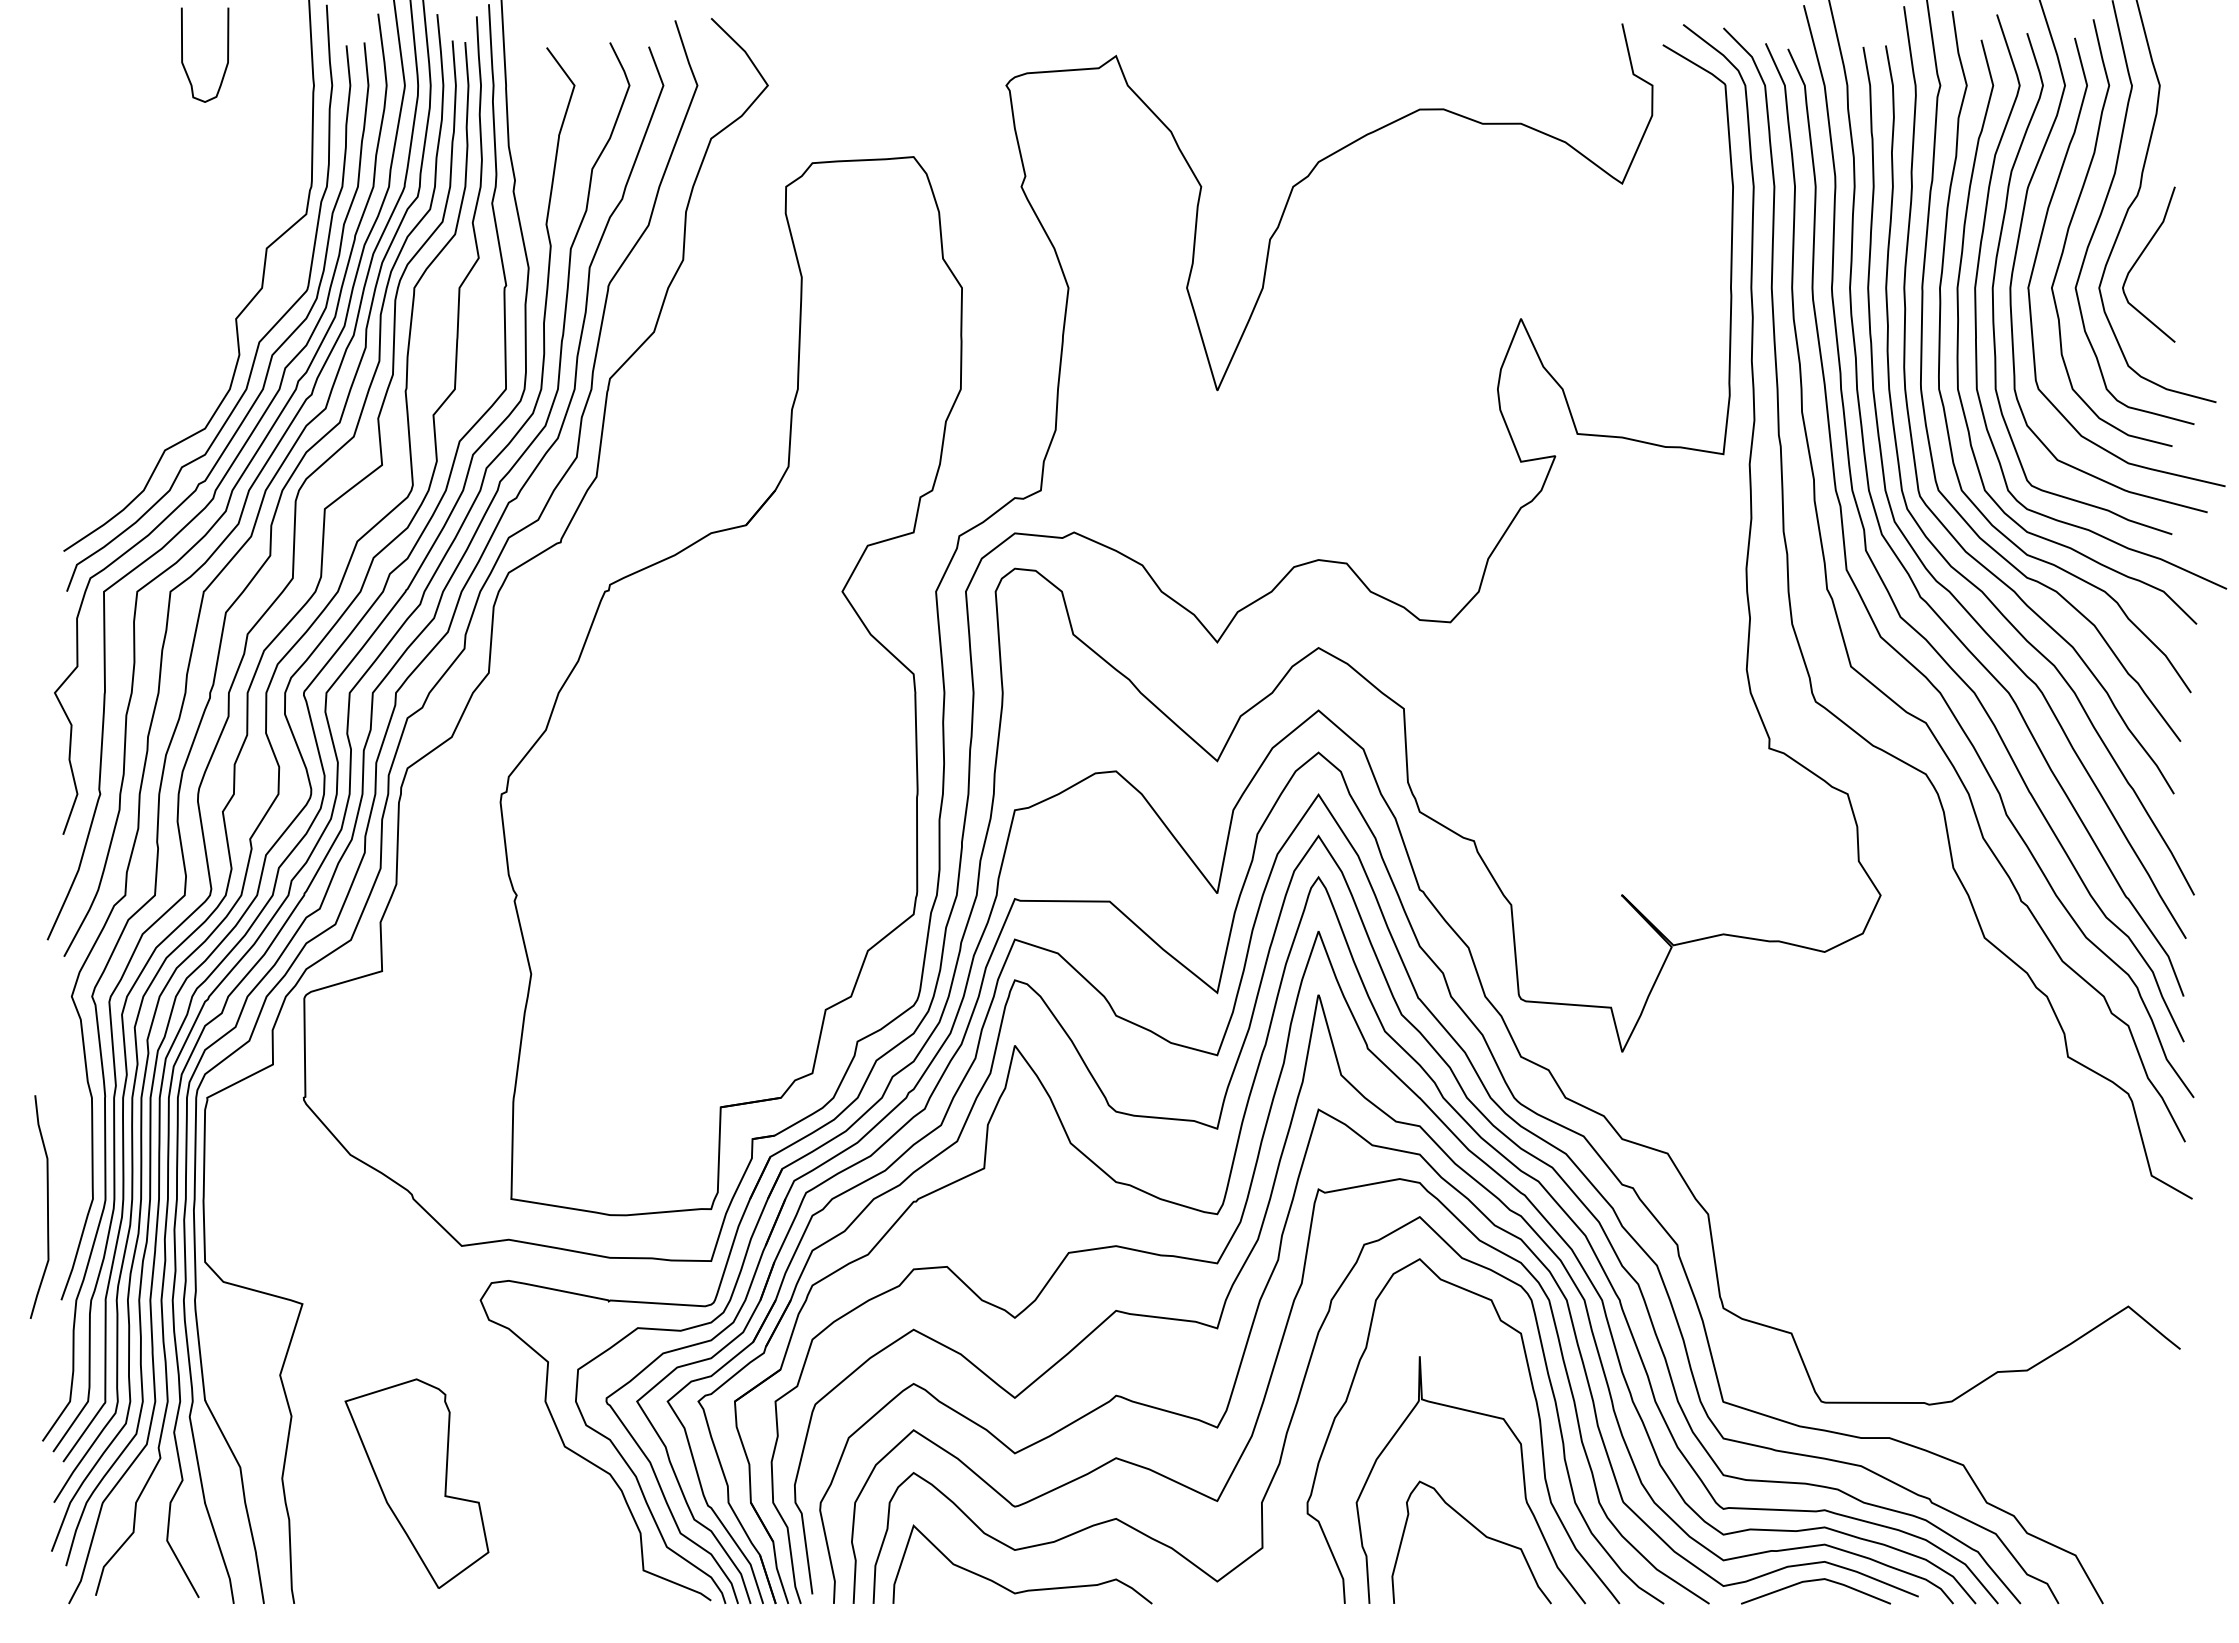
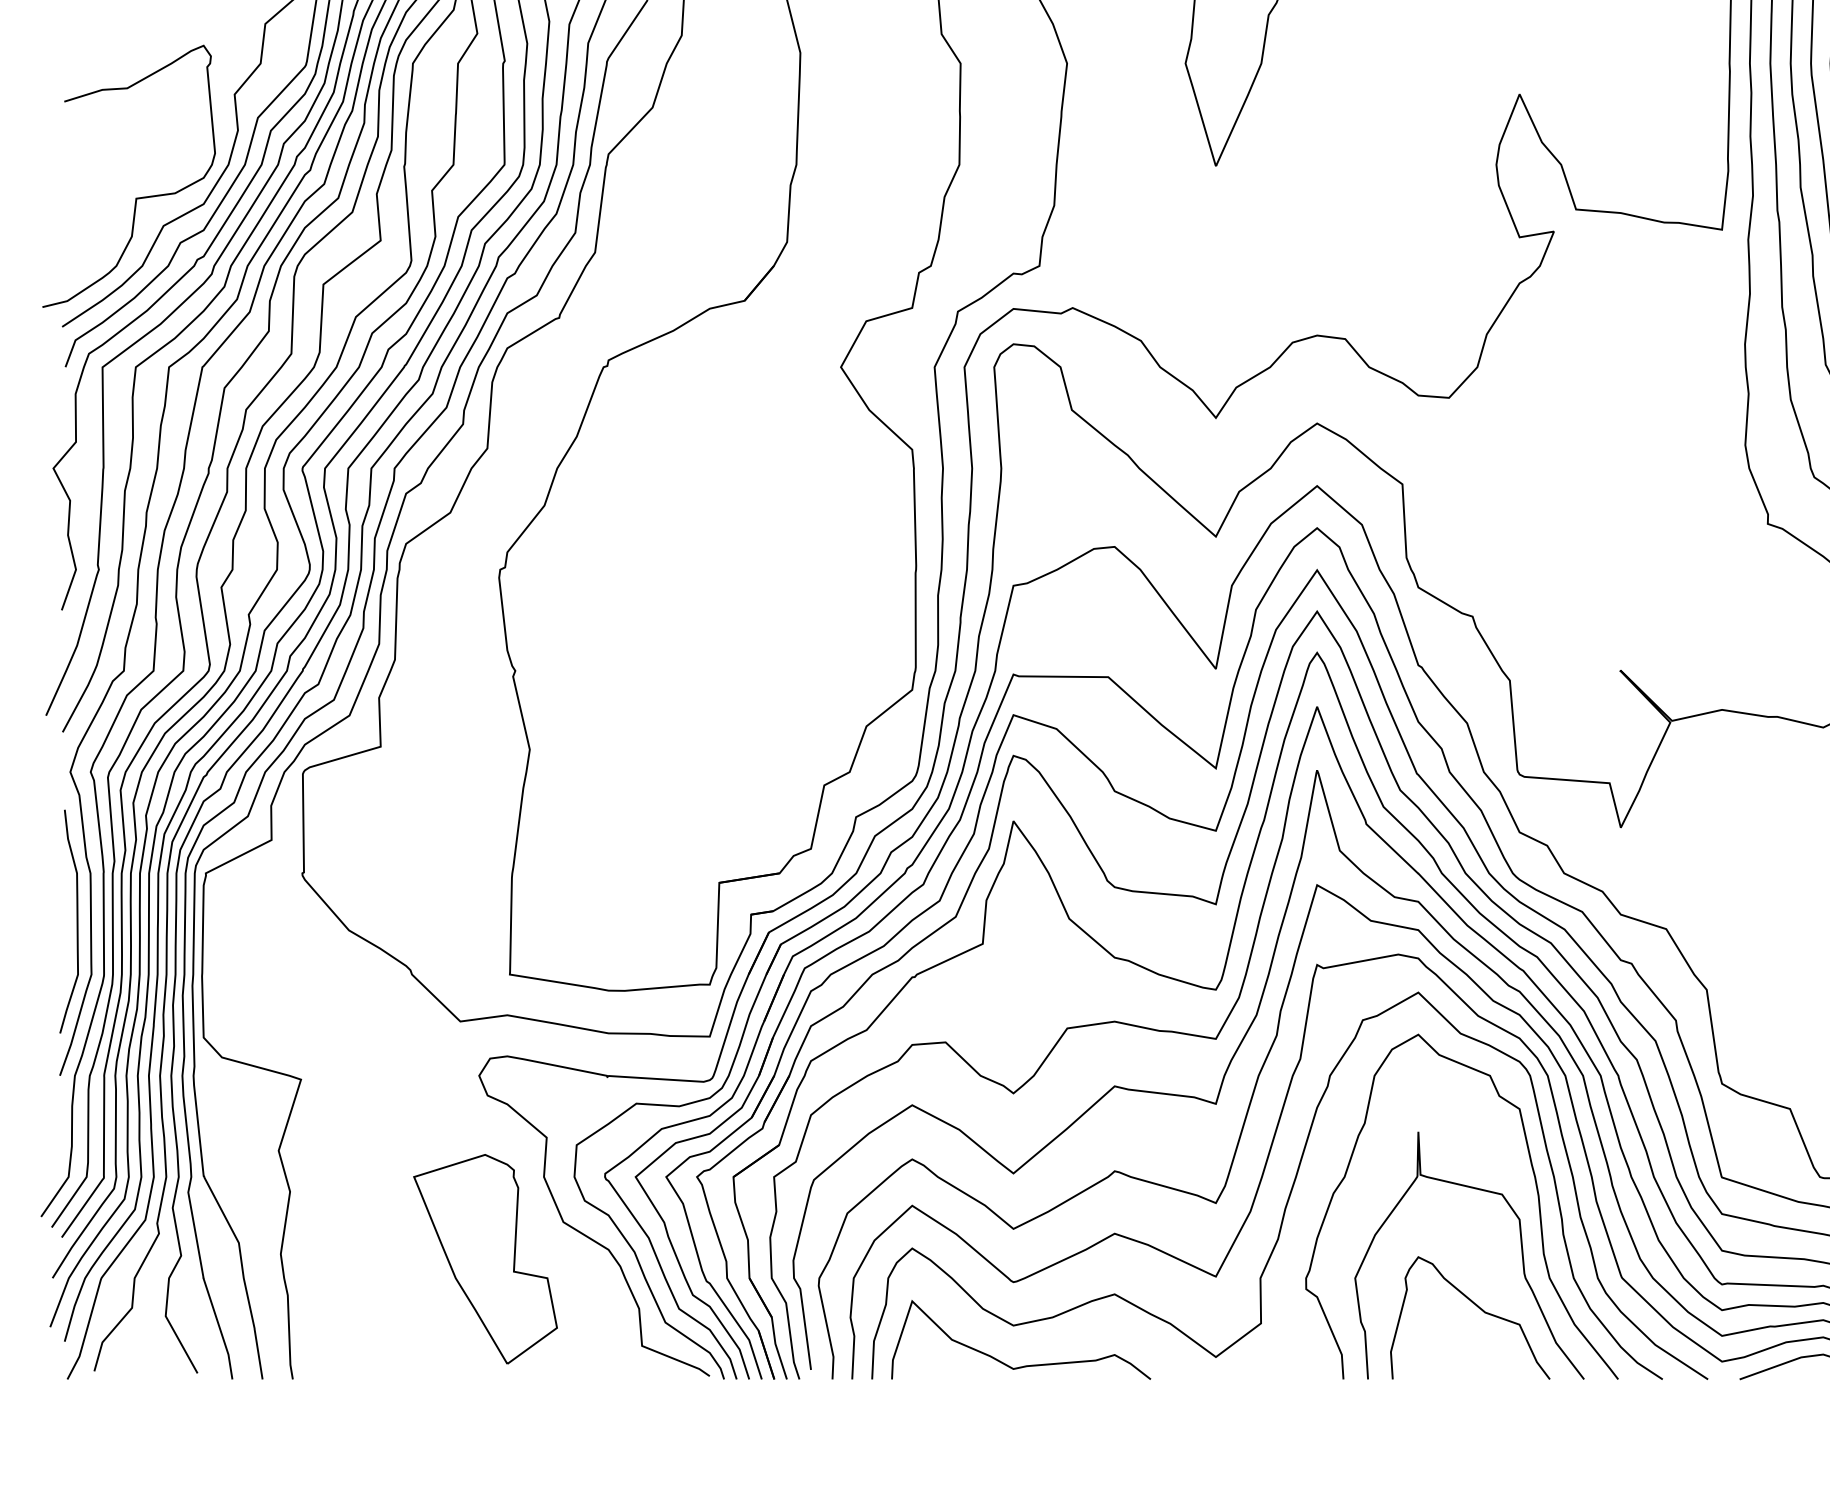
curve: (137, 422) -> (136, 198), added
curve: (47, 1206) -> (77, 921), moved
part: (416, 1483) -> (485, 1259), moved

